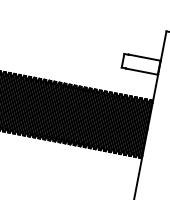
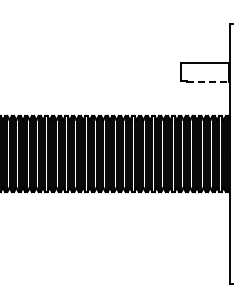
line: (142, 71) -> (208, 81), solid -> dashed

